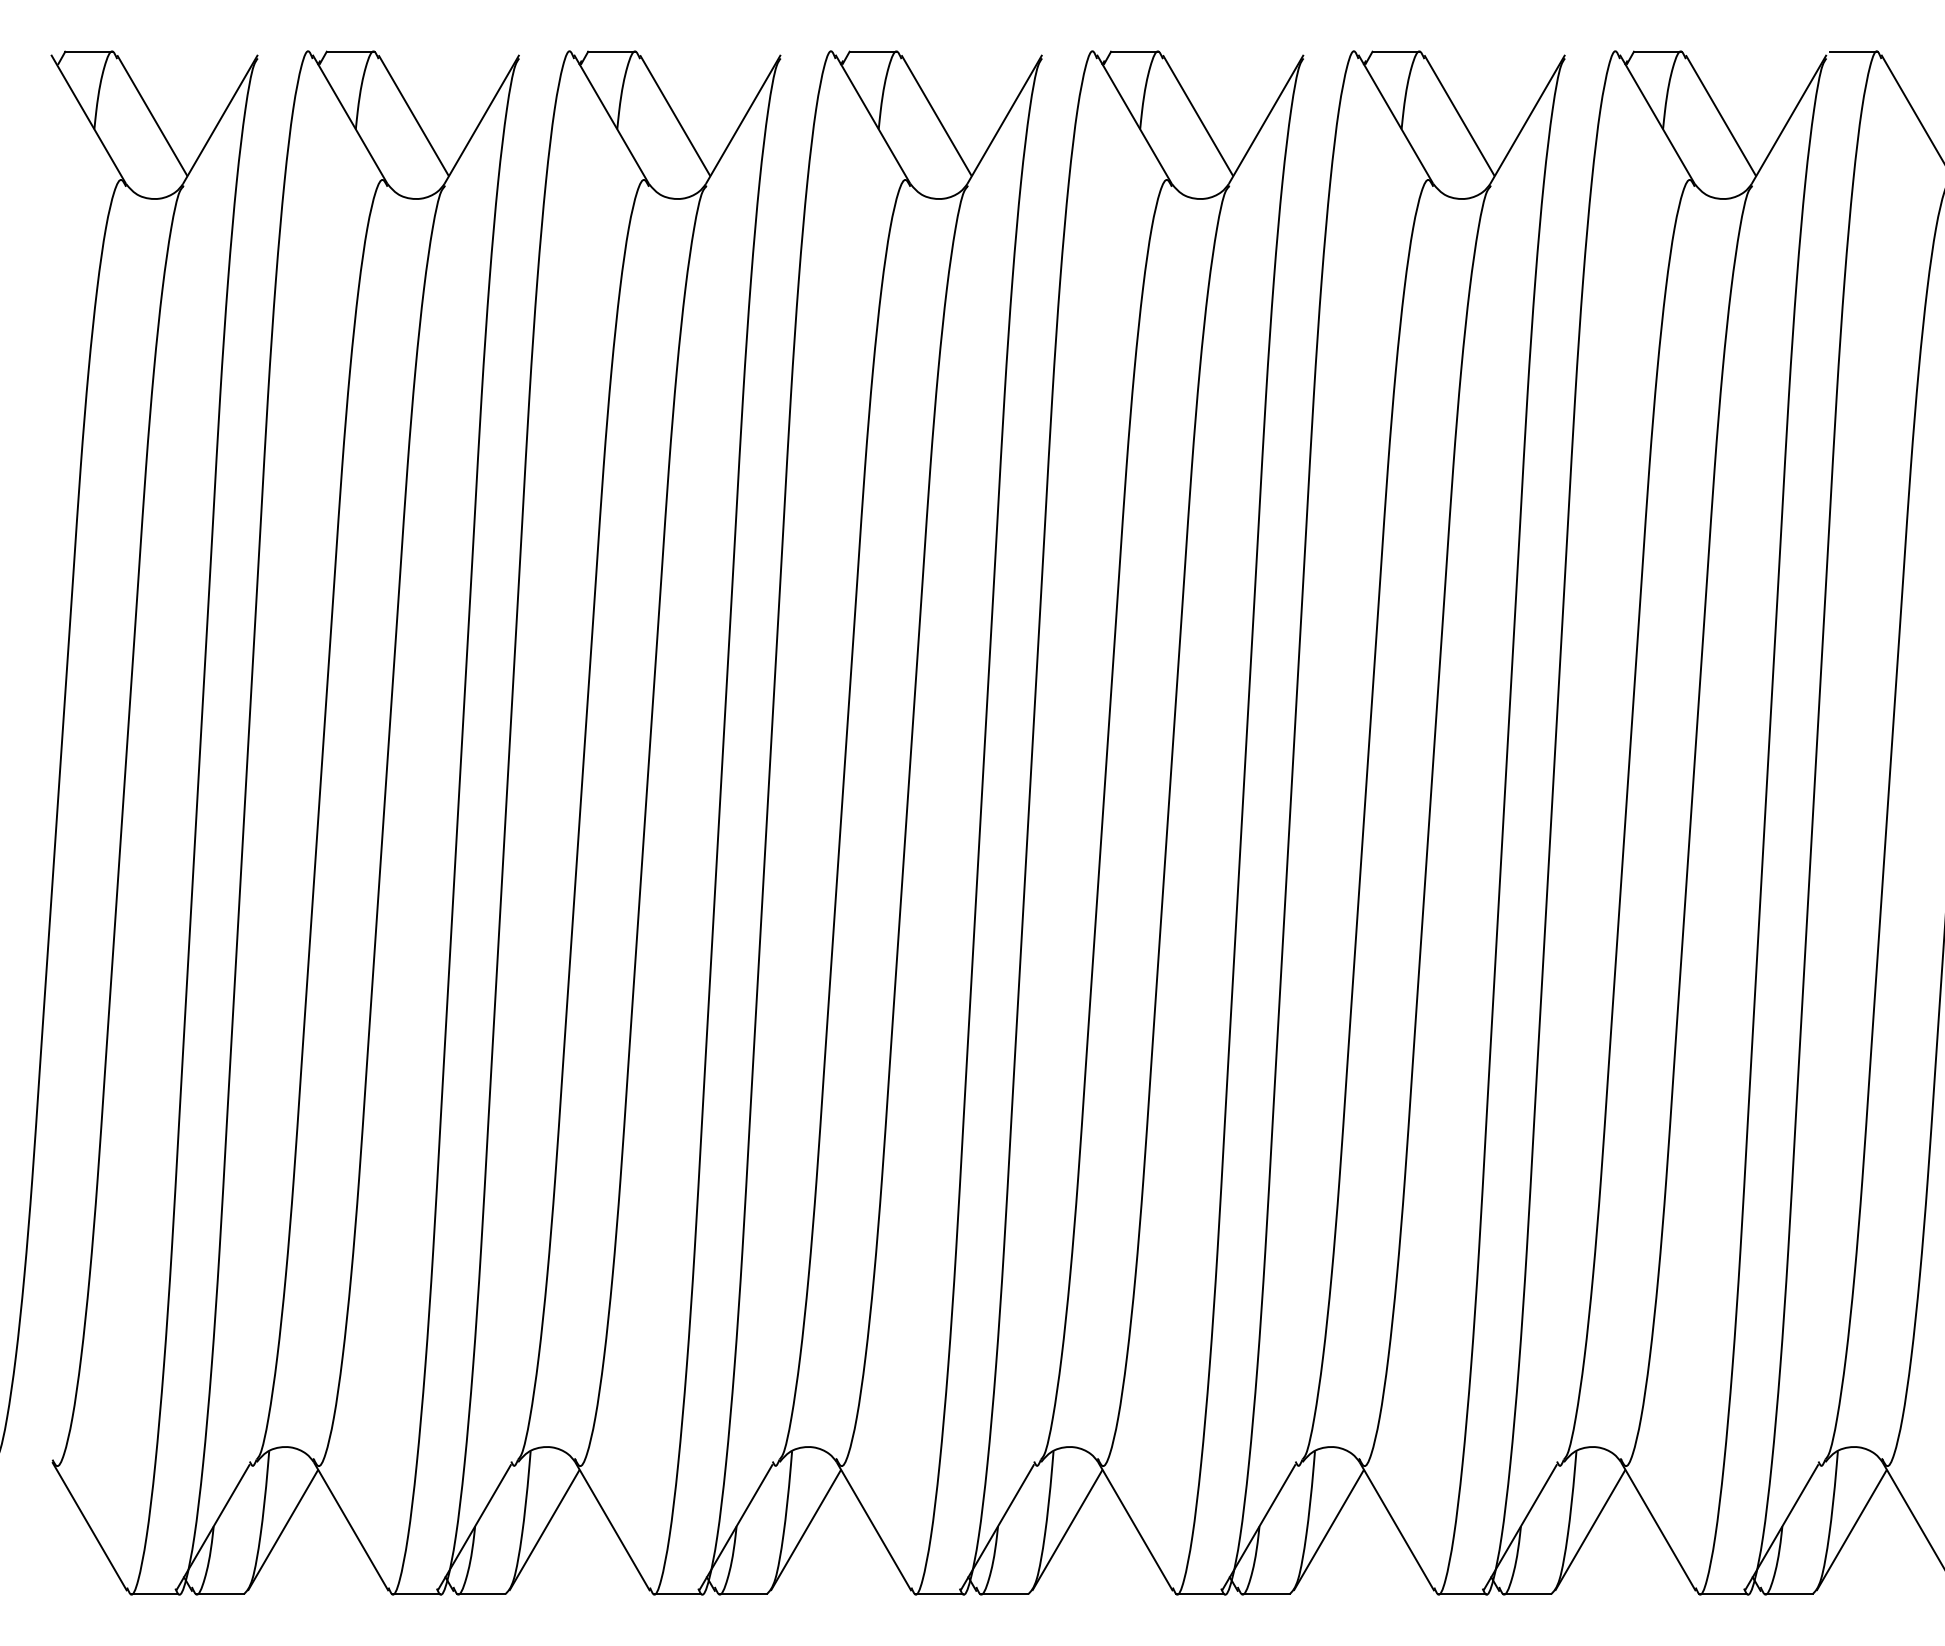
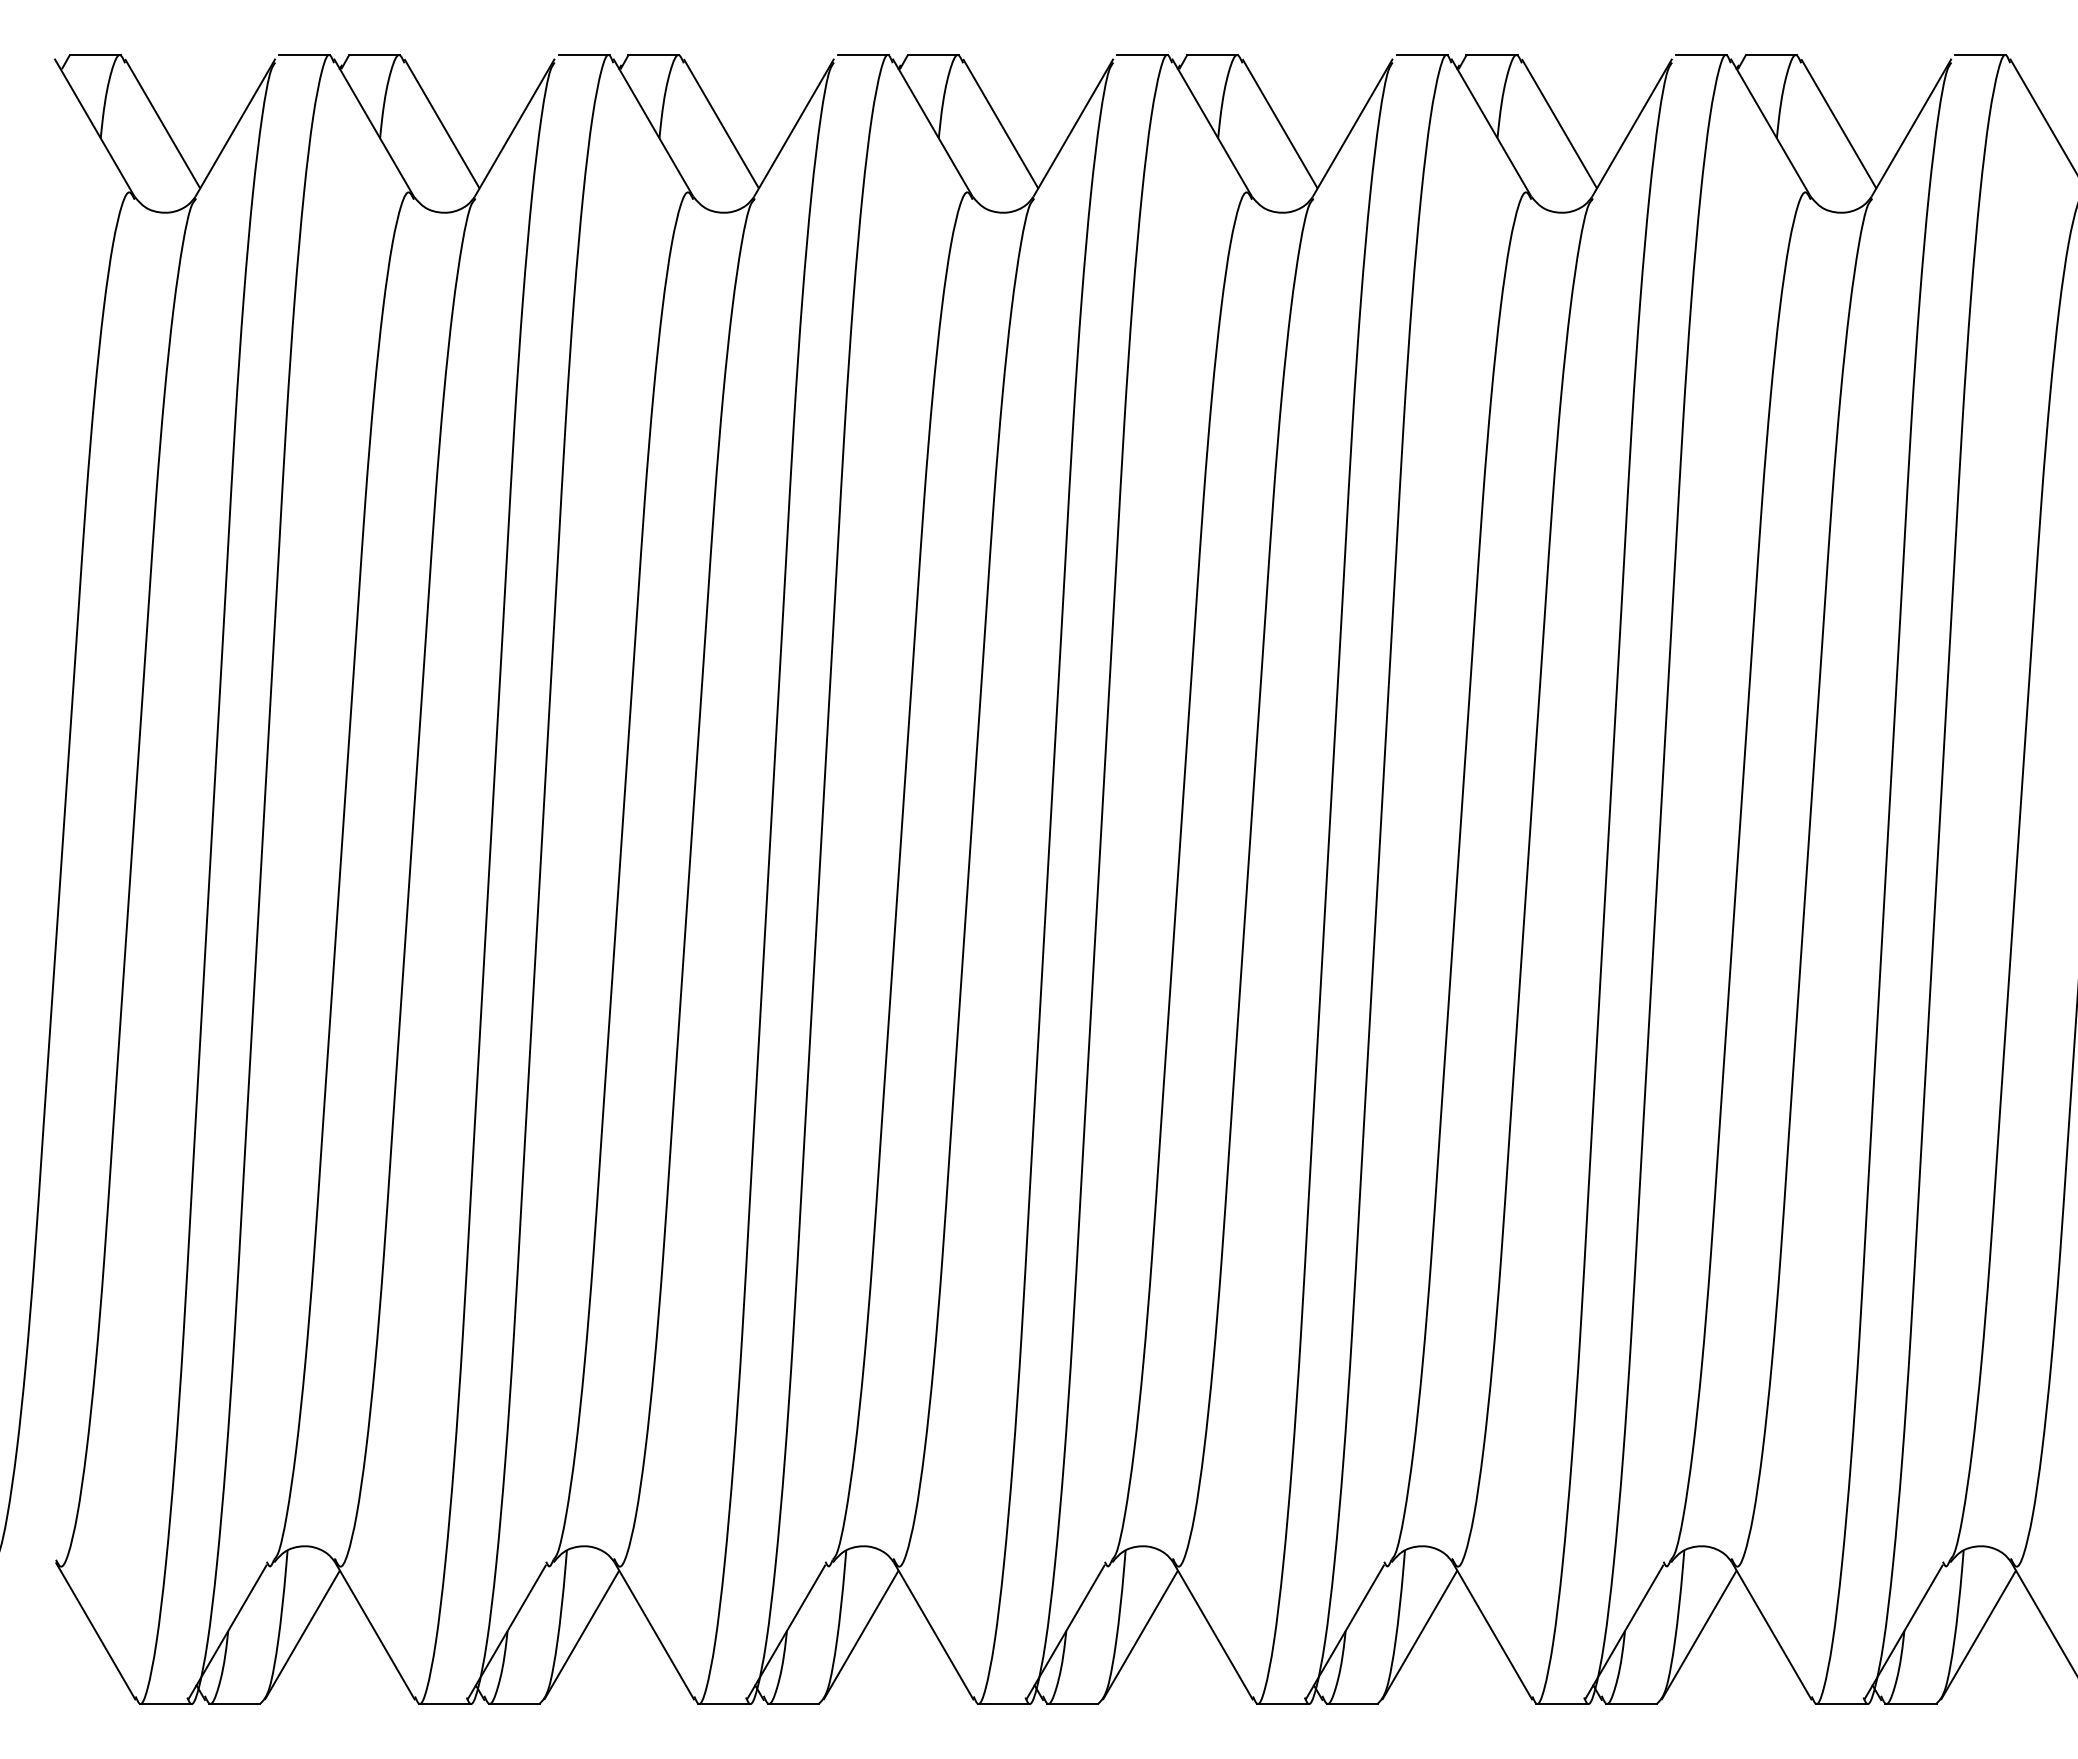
line: (285, 51) -> (304, 55), added
line: (546, 51) -> (583, 55), added
line: (807, 51) -> (862, 55), added
line: (1069, 51) -> (1142, 55), added
line: (1330, 51) -> (1421, 55), added
line: (1592, 51) -> (1701, 55), added

